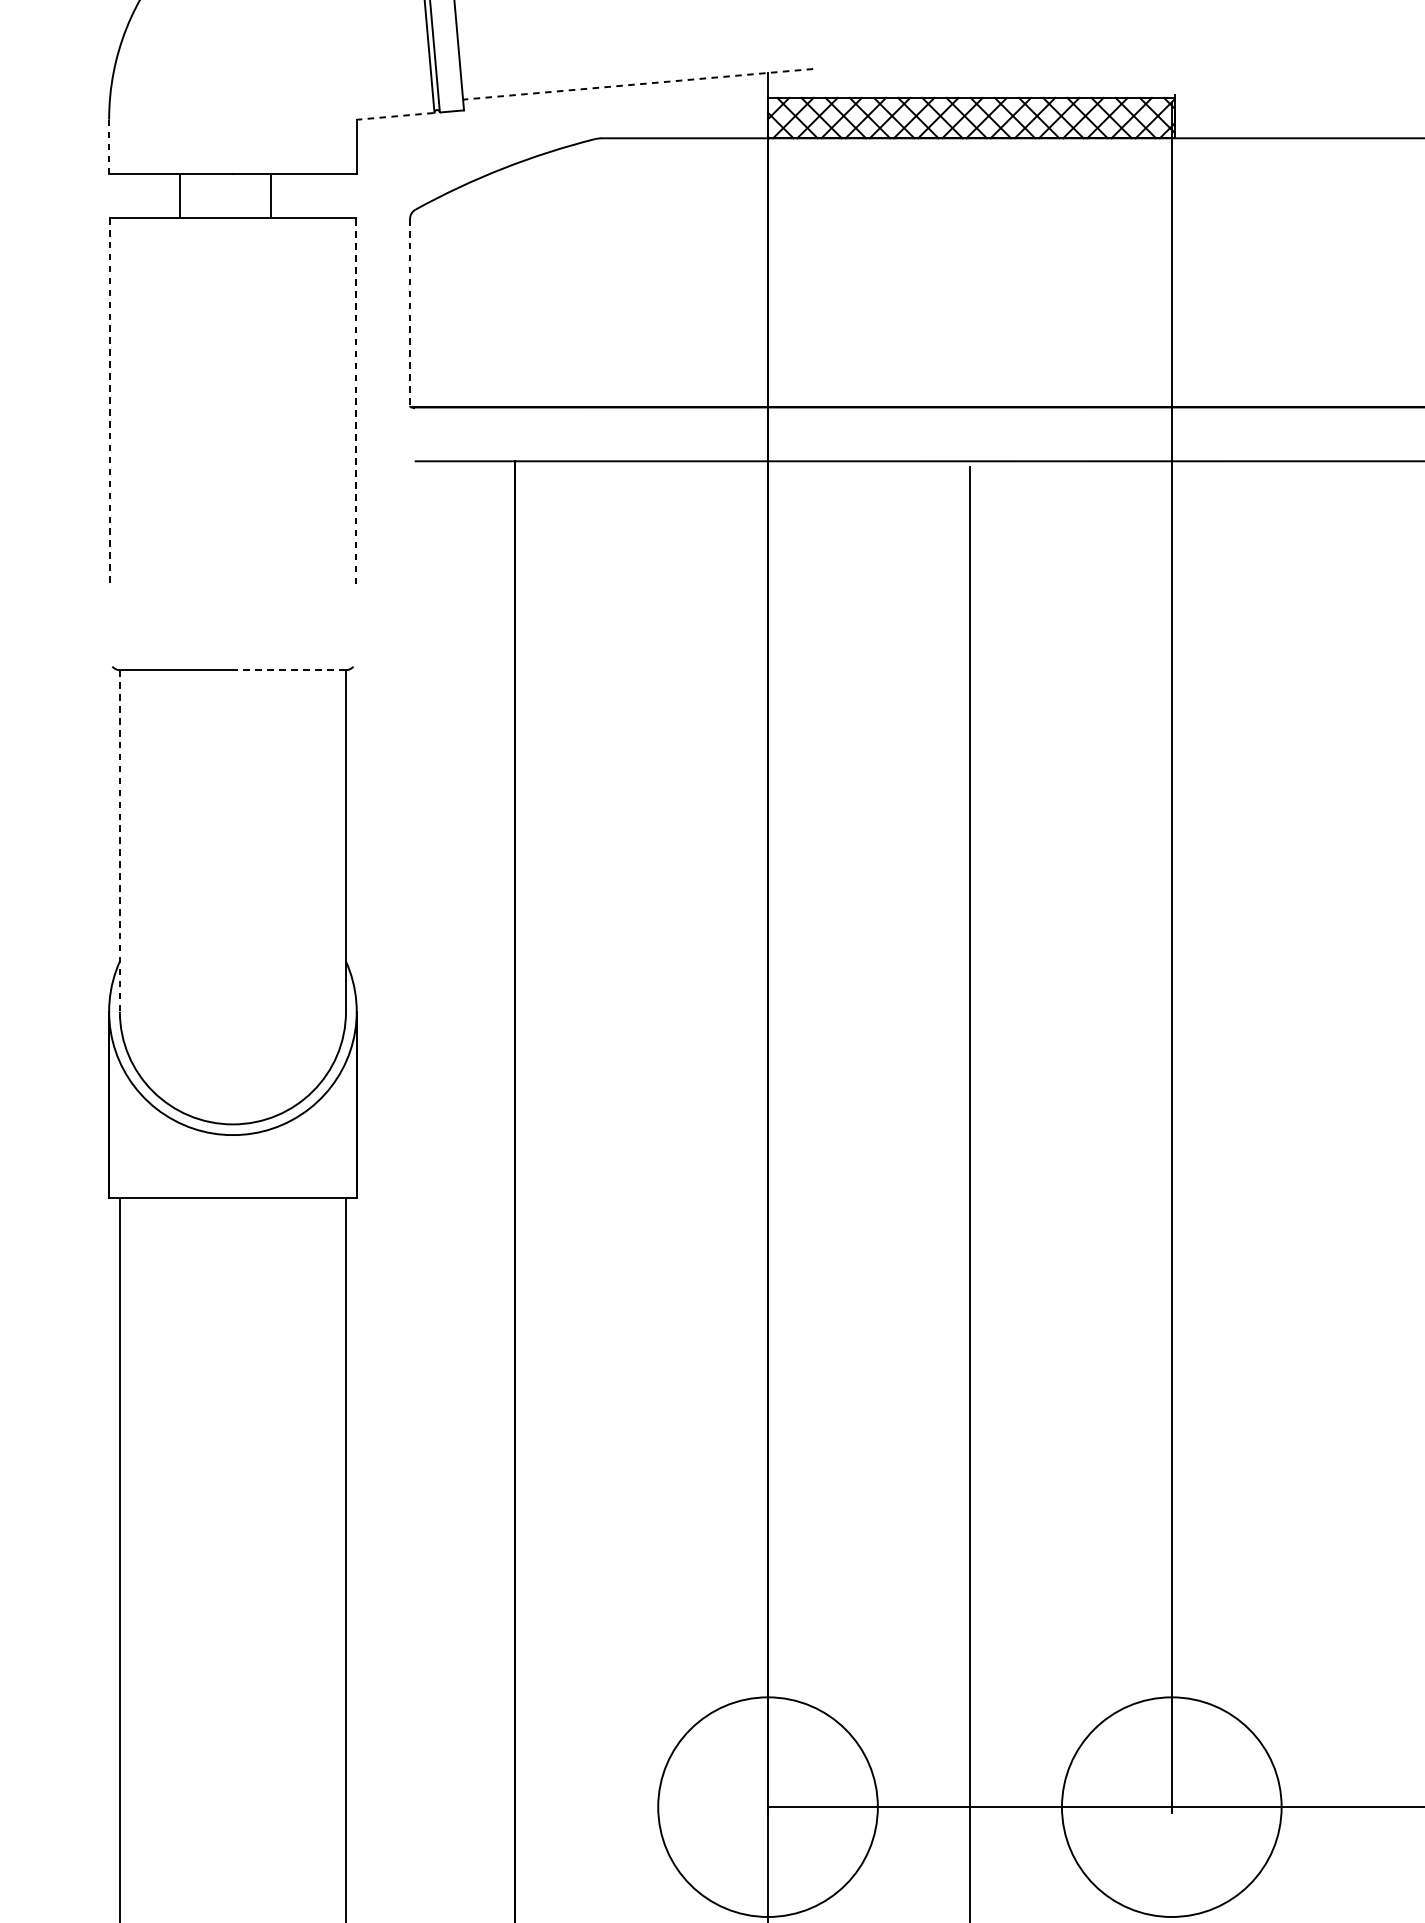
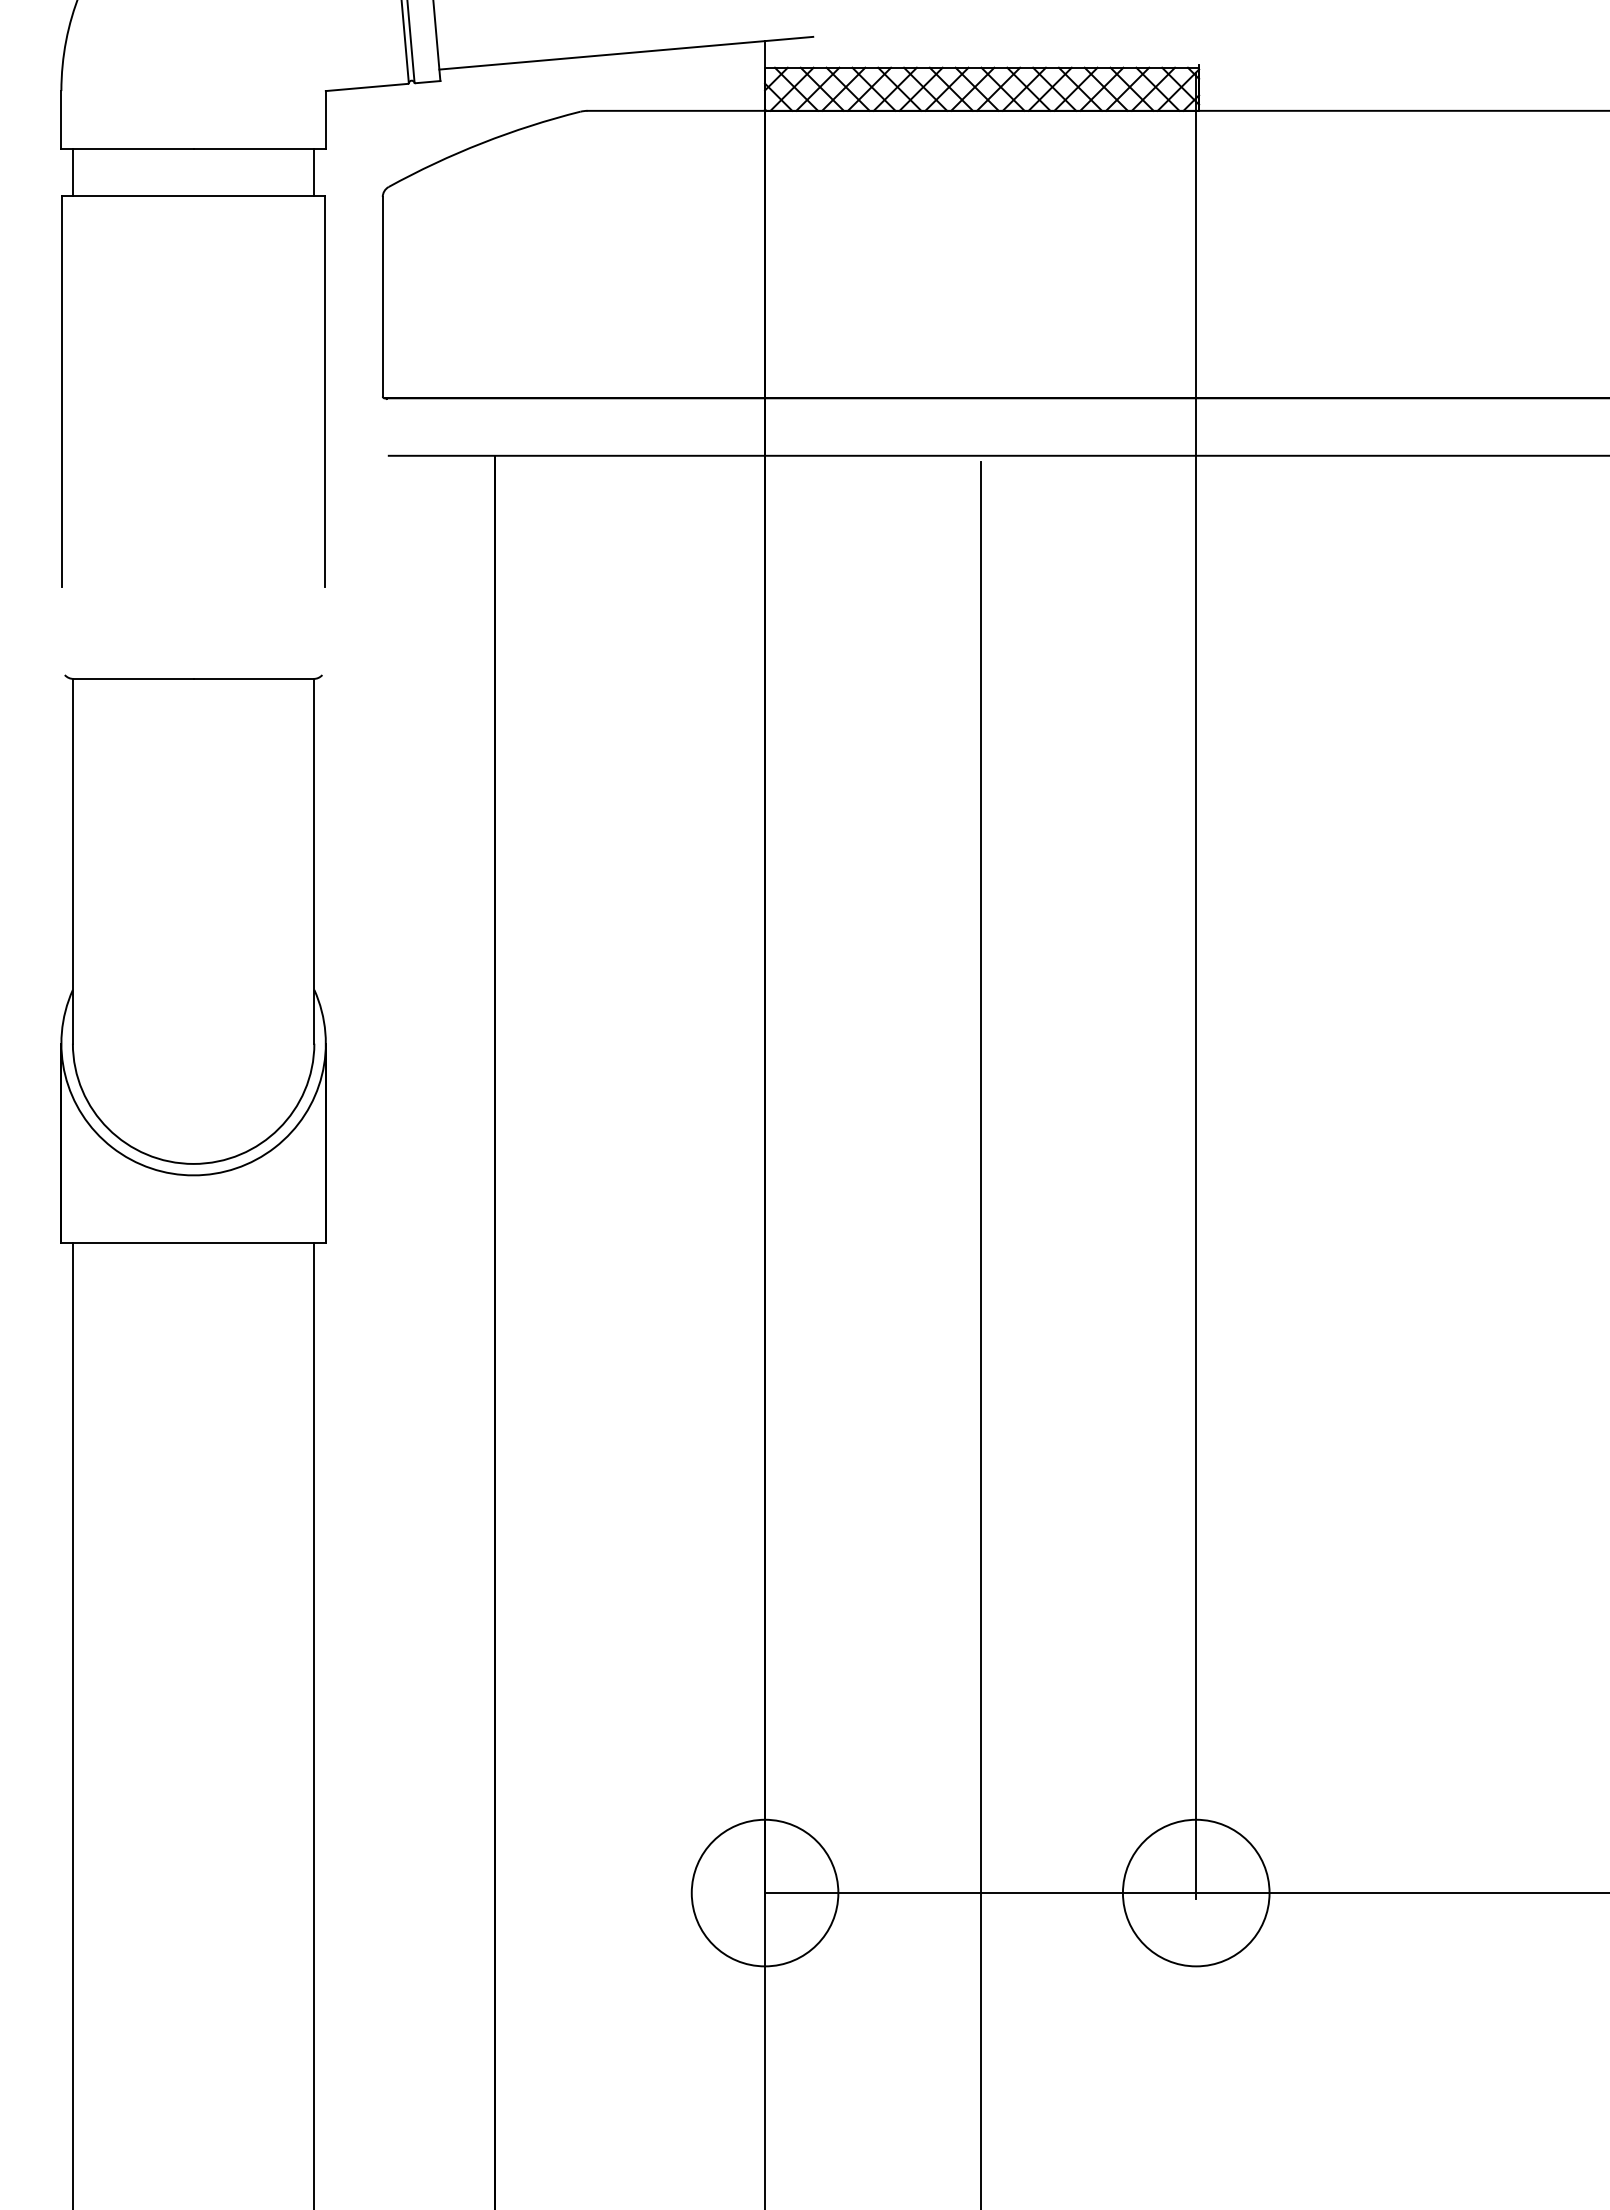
line: (638, 84) -> (626, 53), dashed -> solid
line: (394, 116) -> (366, 87), dashed -> solid
line: (109, 146) -> (61, 119), dashed -> solid
line: (179, 196) -> (72, 172), moved
line: (271, 196) -> (314, 172), moved
line: (409, 312) -> (382, 296), dashed -> solid
line: (356, 400) -> (325, 390), dashed -> solid
line: (109, 401) -> (61, 391), dashed -> solid
line: (289, 669) -> (253, 678), dashed -> solid
line: (119, 841) -> (72, 861), dashed -> solid
circle: (767, 1806) -> (764, 1892), size x0.62
circle: (1171, 1806) -> (1195, 1892), size x0.62

